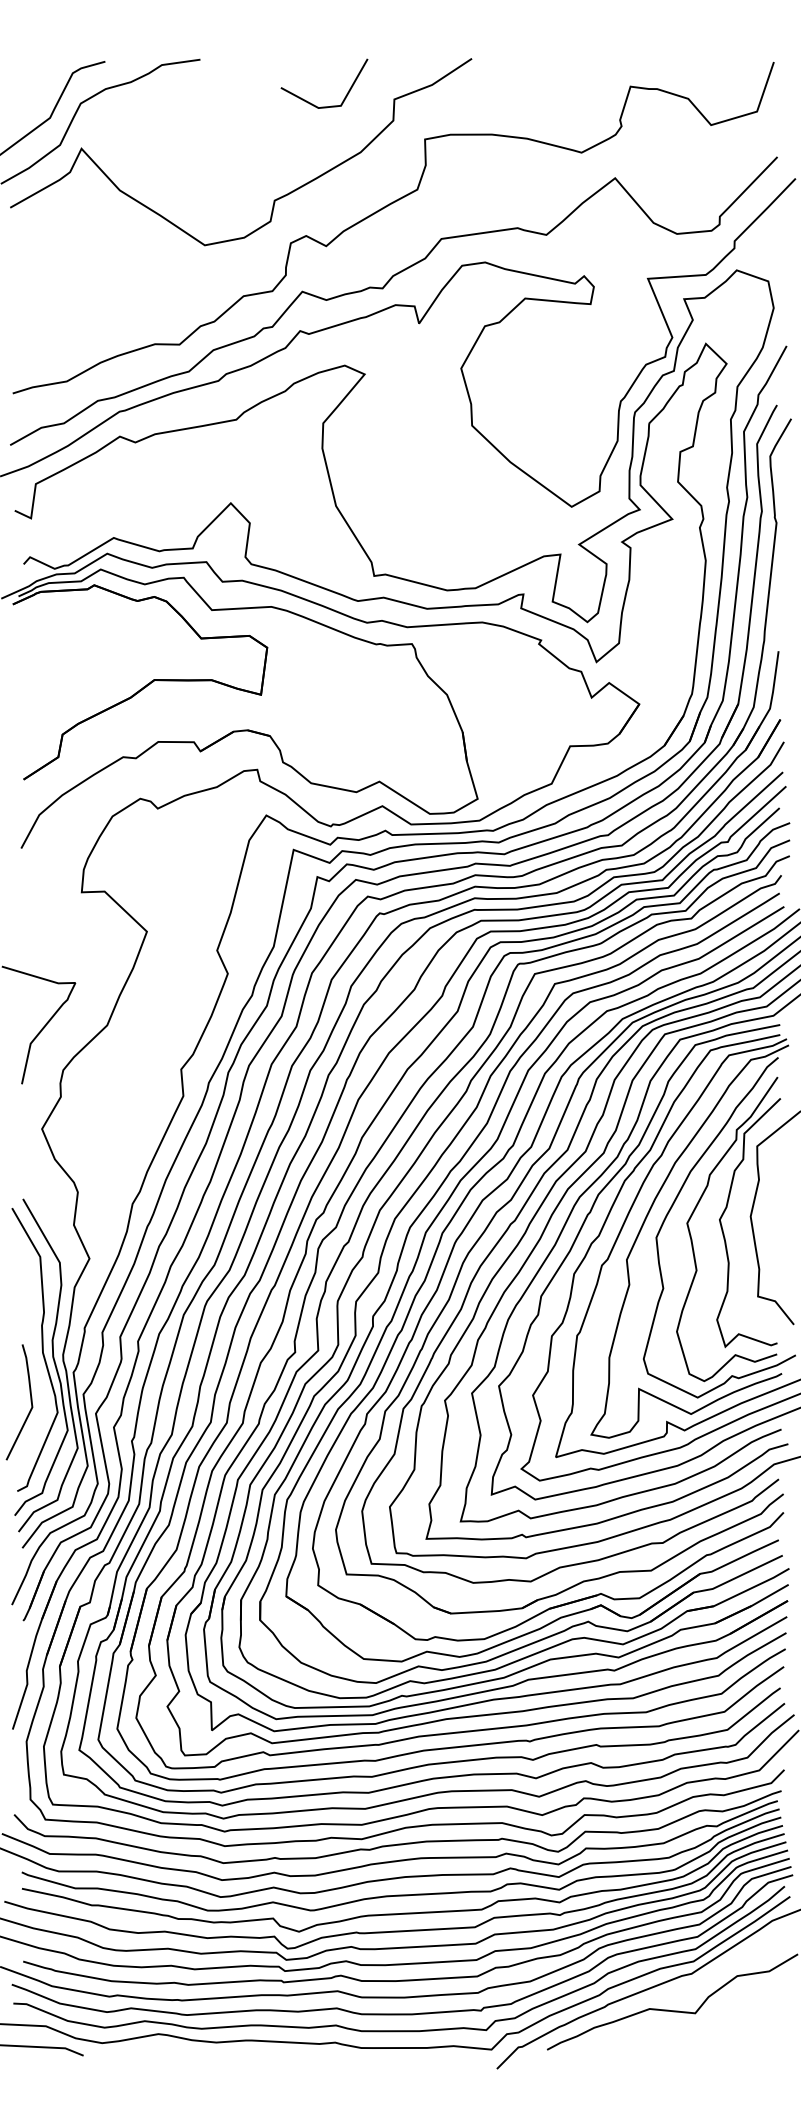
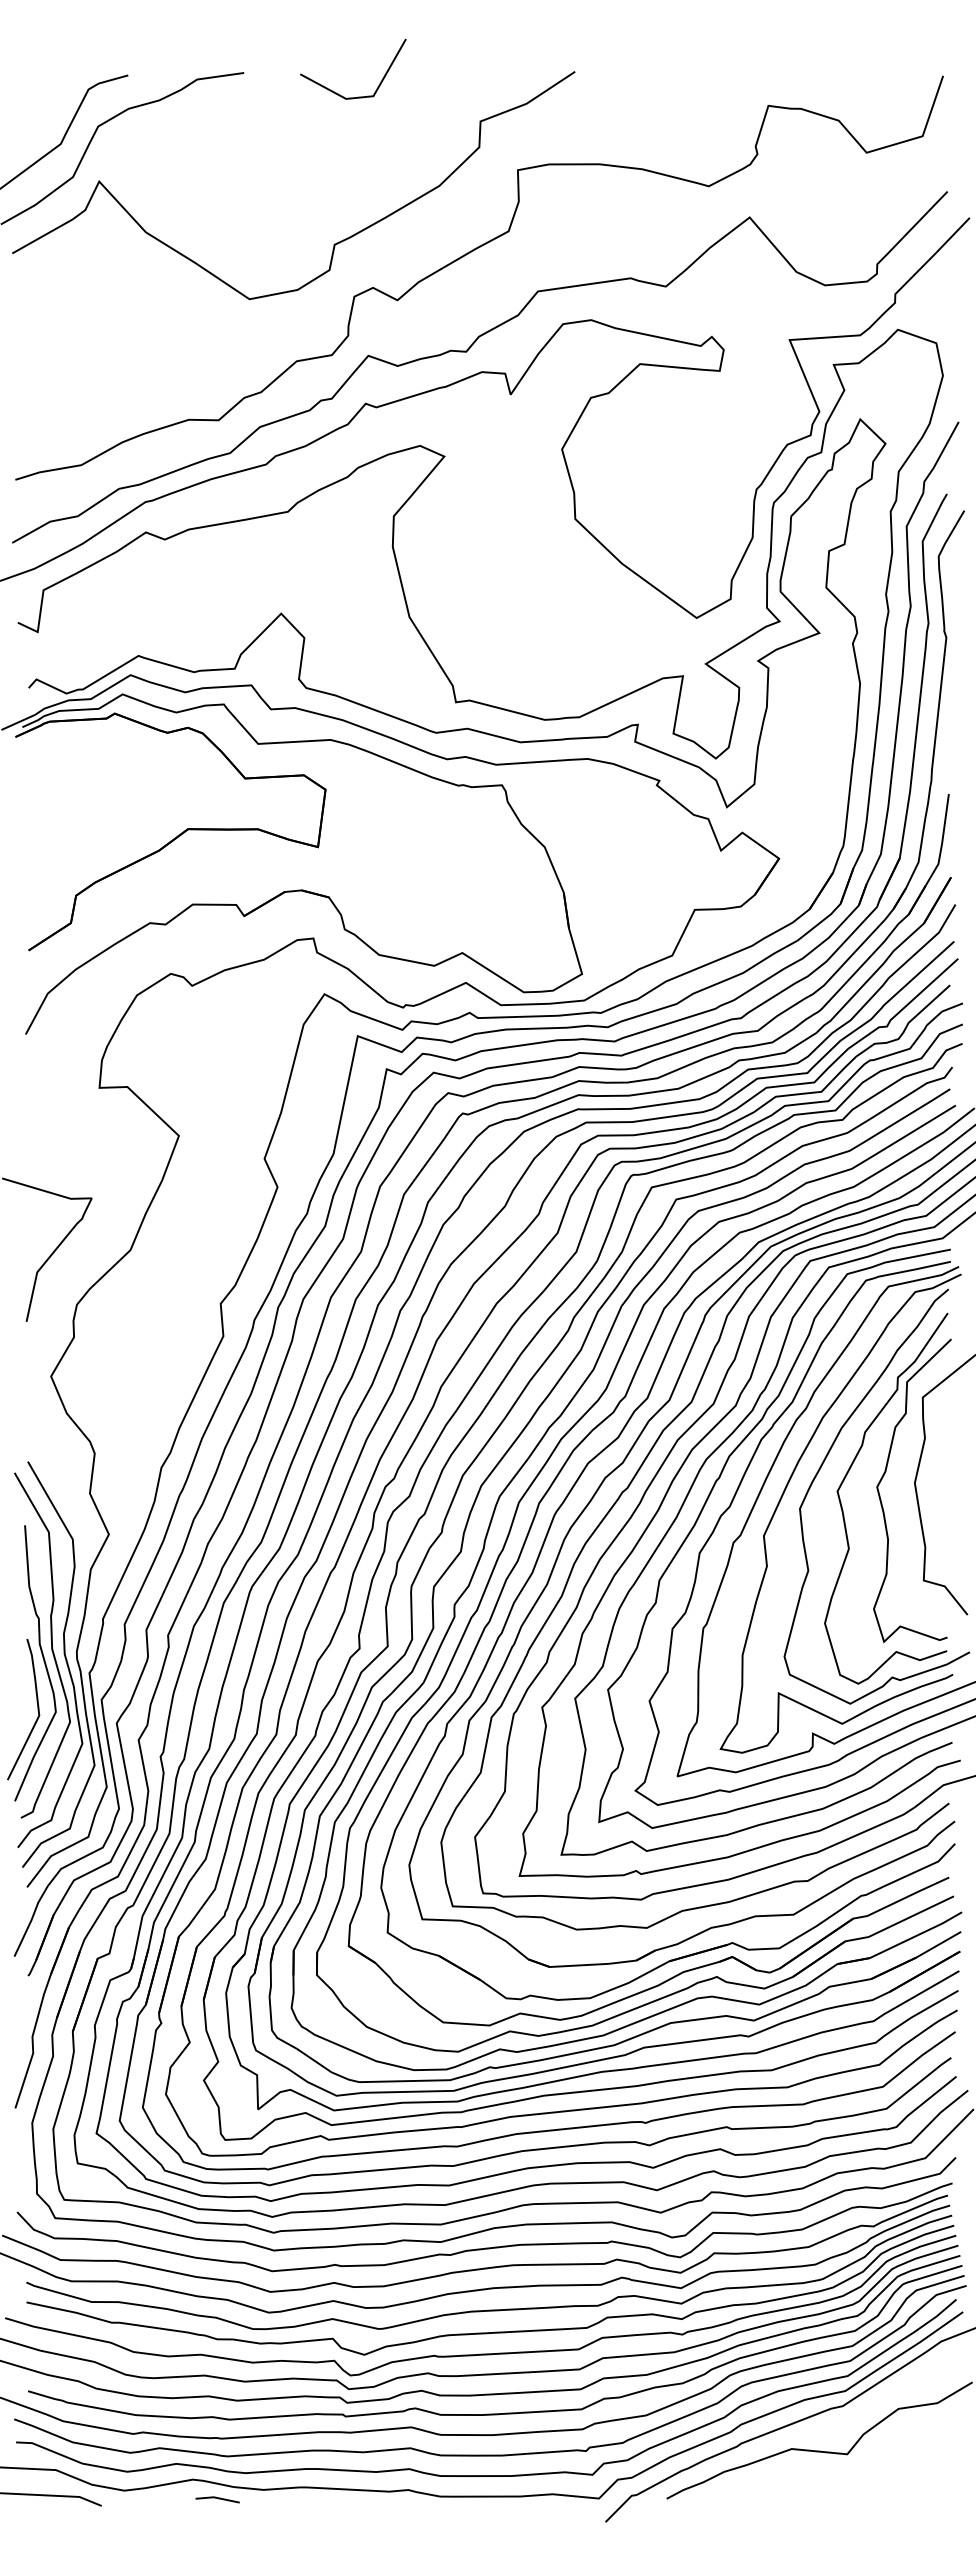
line: (327, 106) -> (357, 96), moved
curve: (35, 1362) -> (43, 1661), added
line: (178, 2049) -> (217, 2498), added

